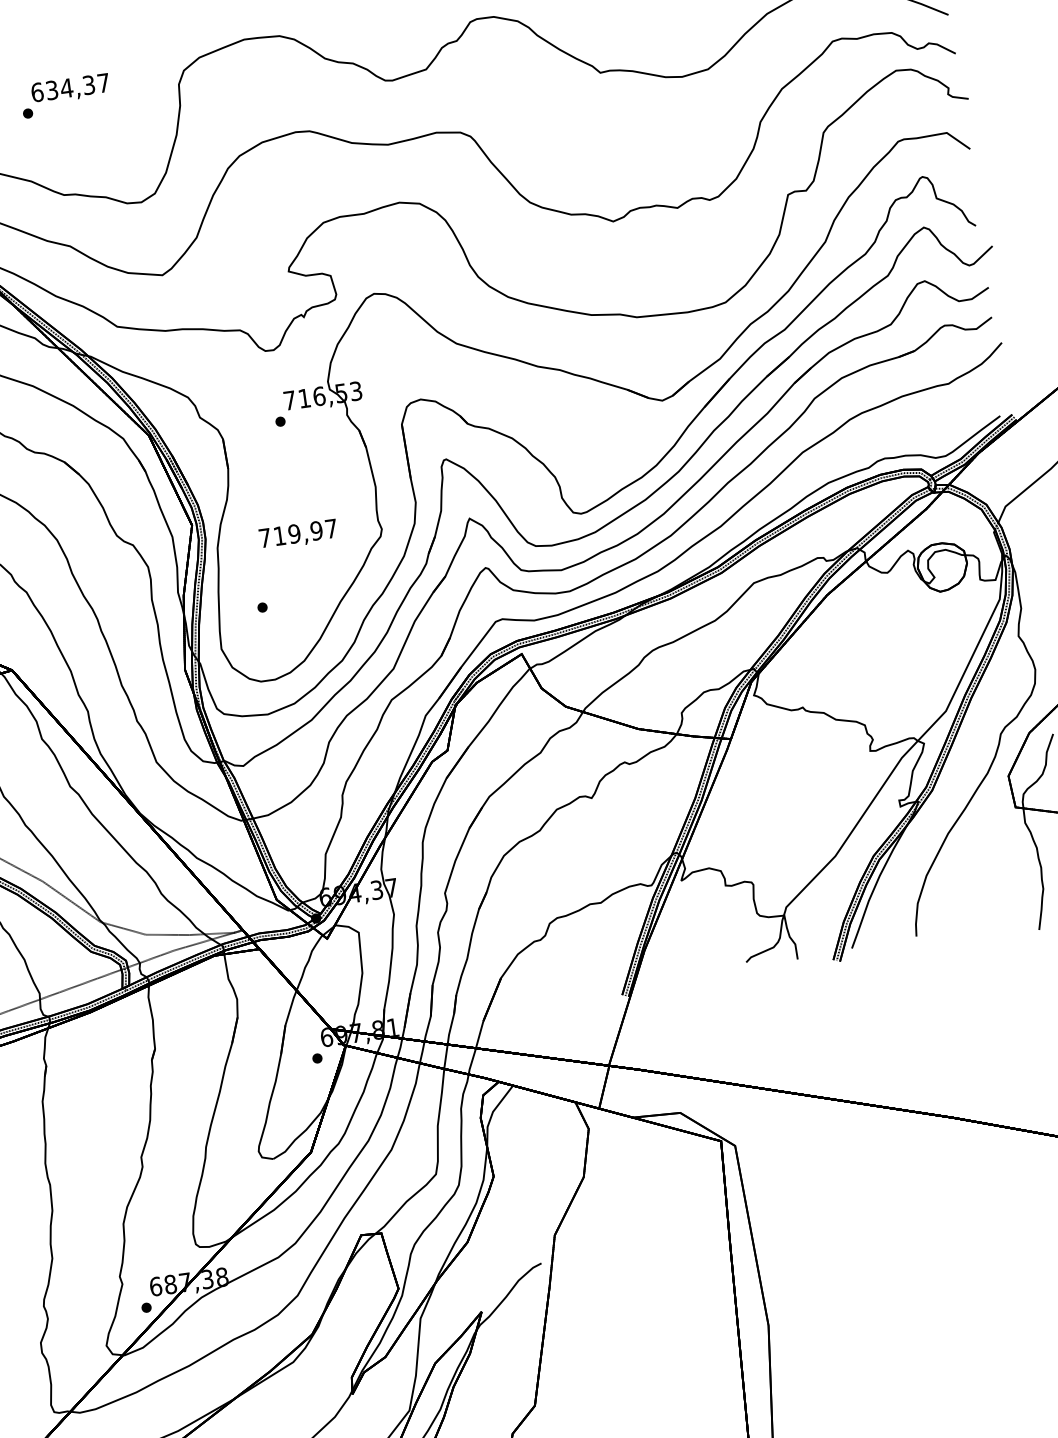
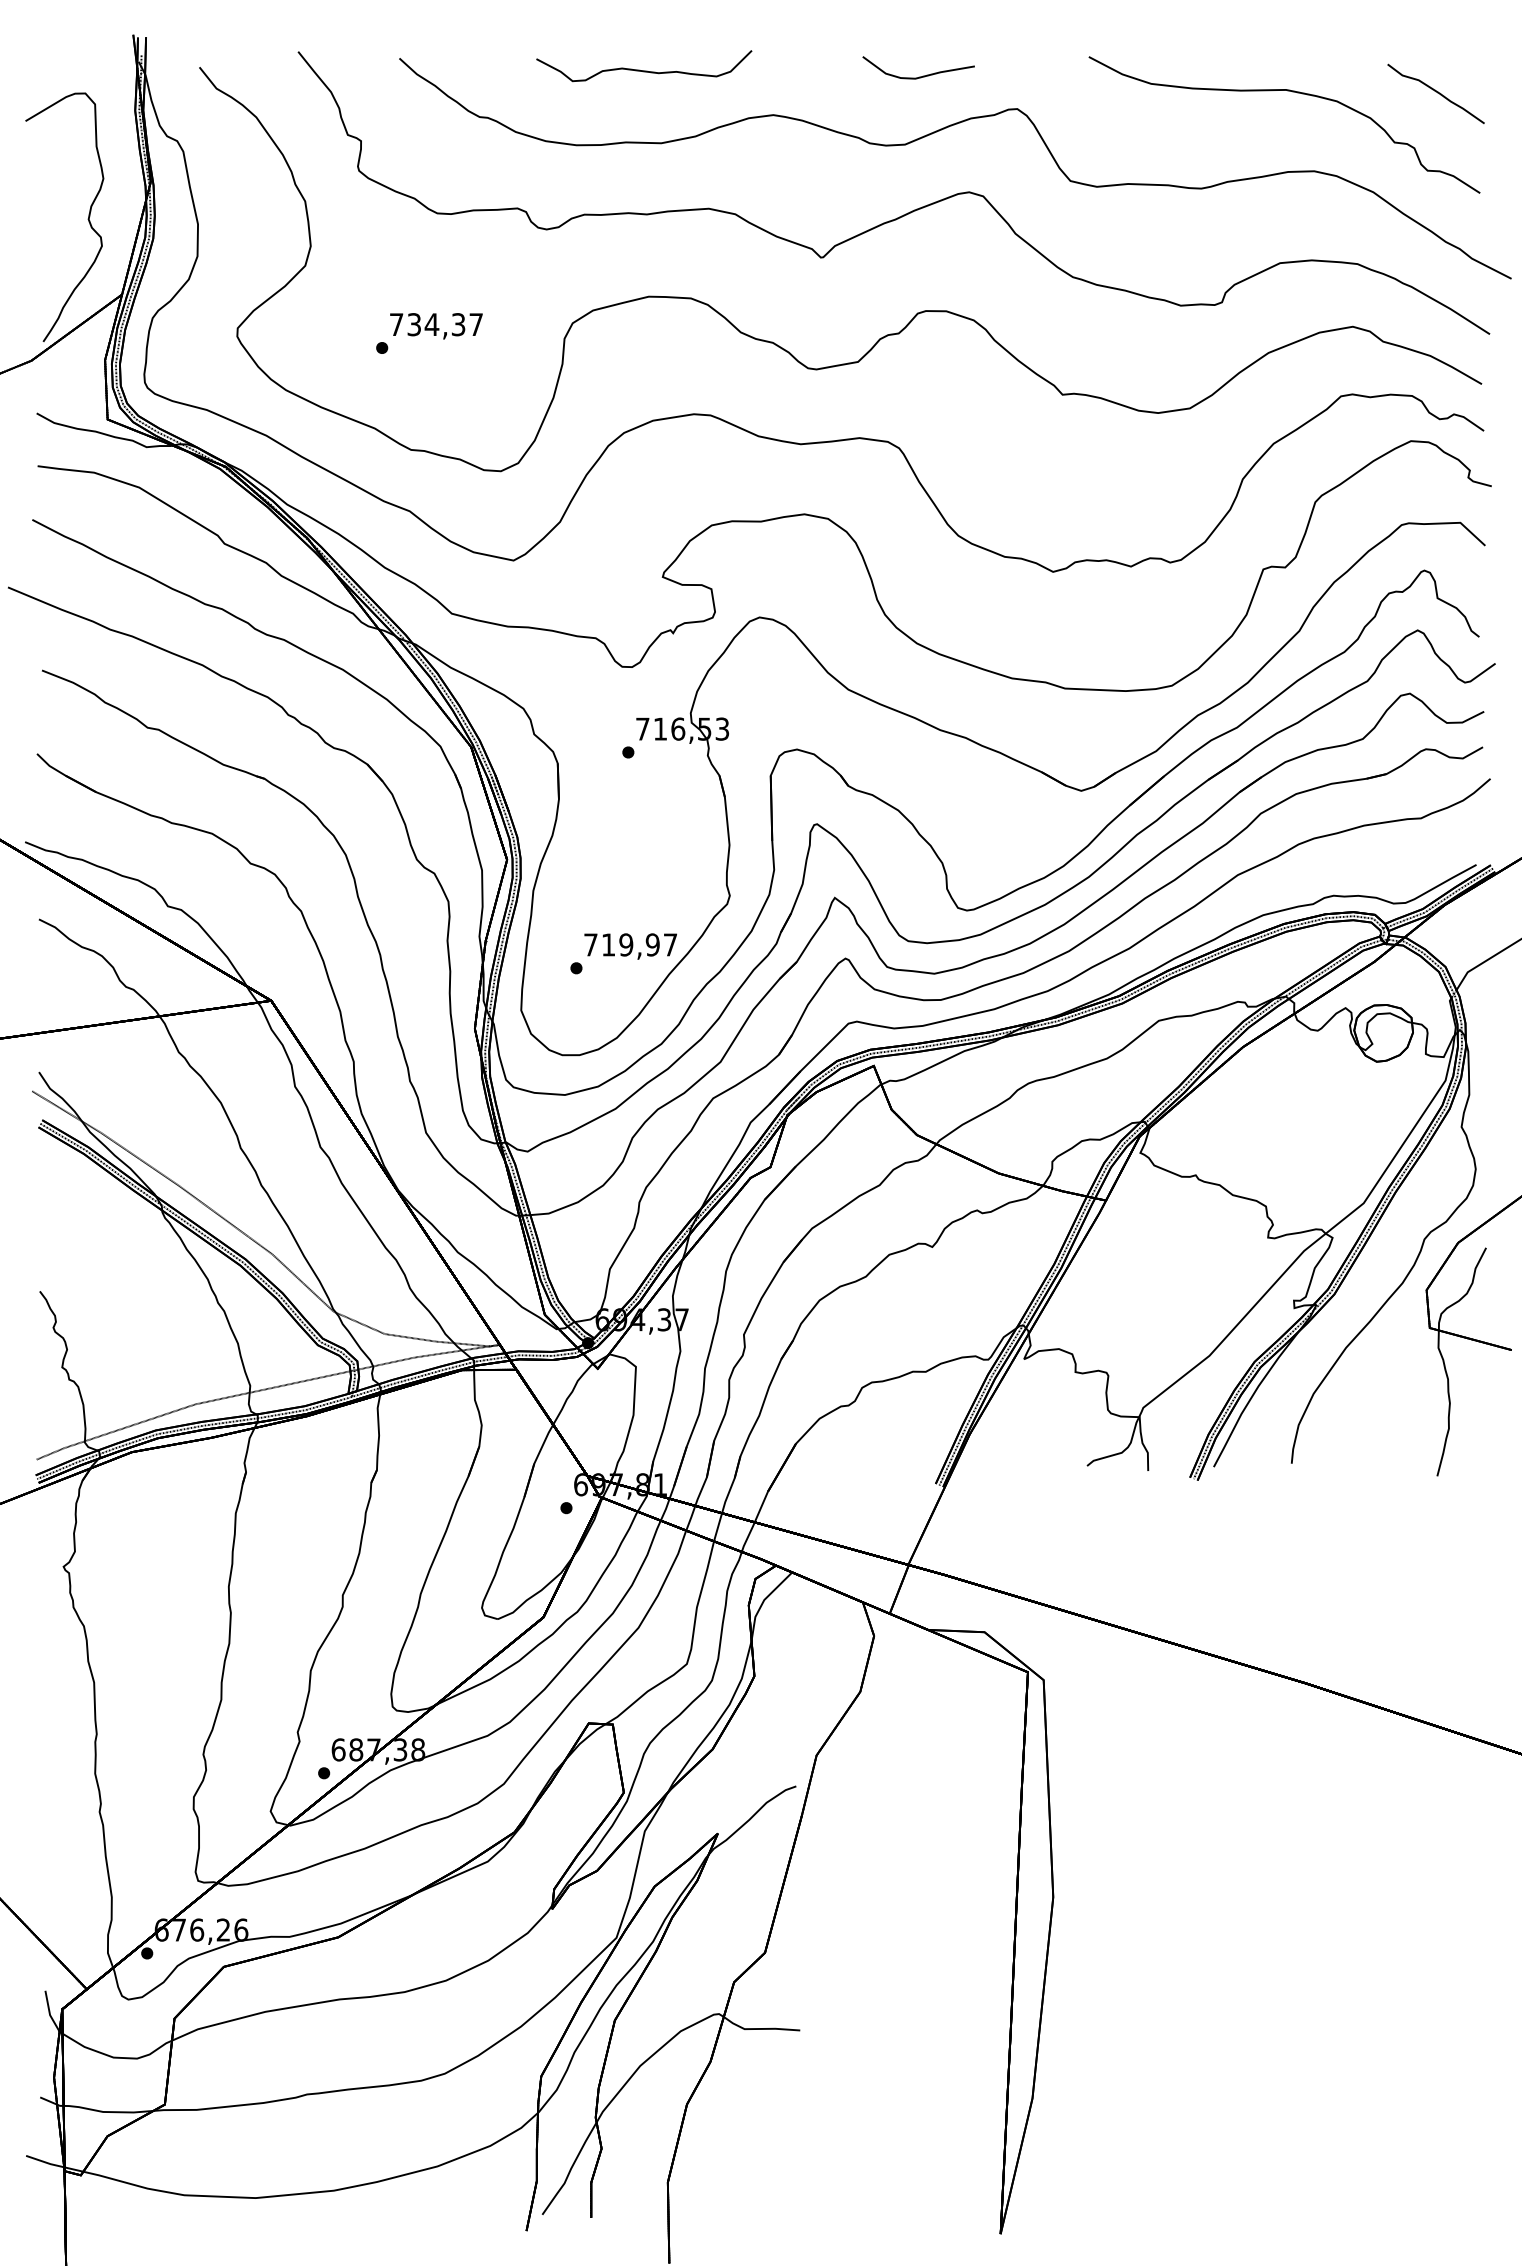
text: (37, 92) -> (396, 324), 634,37 -> 734,37
text: (298, 534) -> (630, 946), moved

